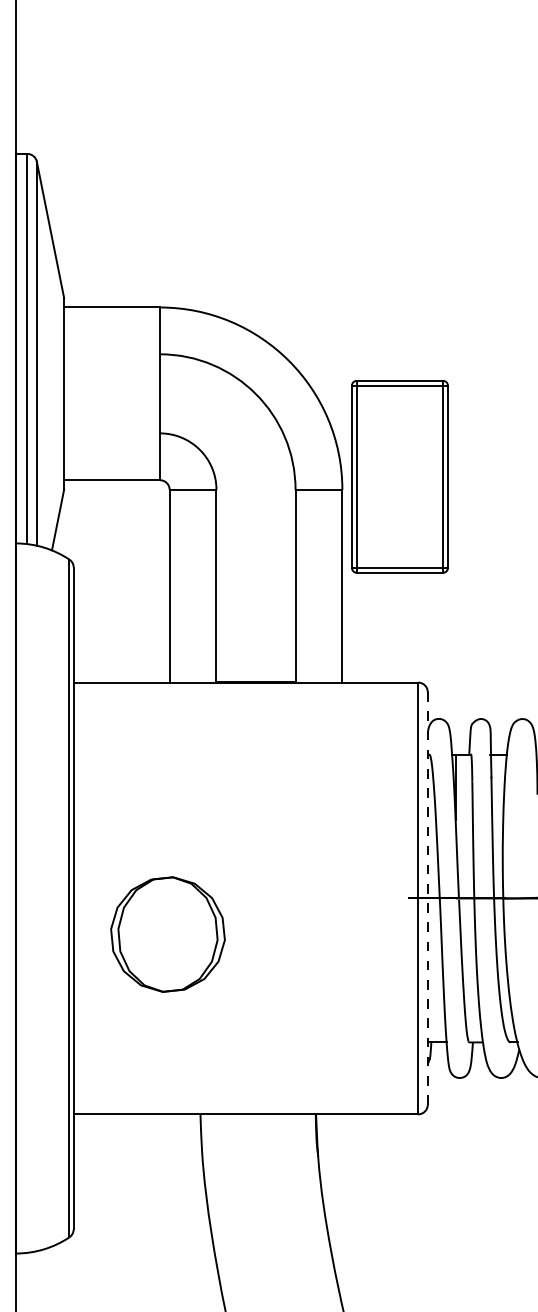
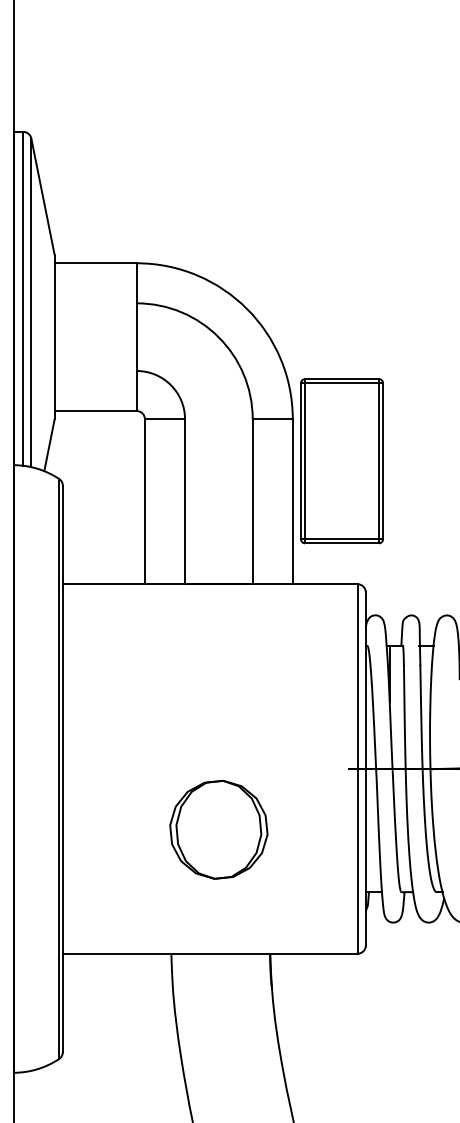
part: (399, 476) -> (341, 460), moved
line: (427, 898) -> (365, 769), dashed -> solid
part: (167, 934) -> (218, 829), moved

